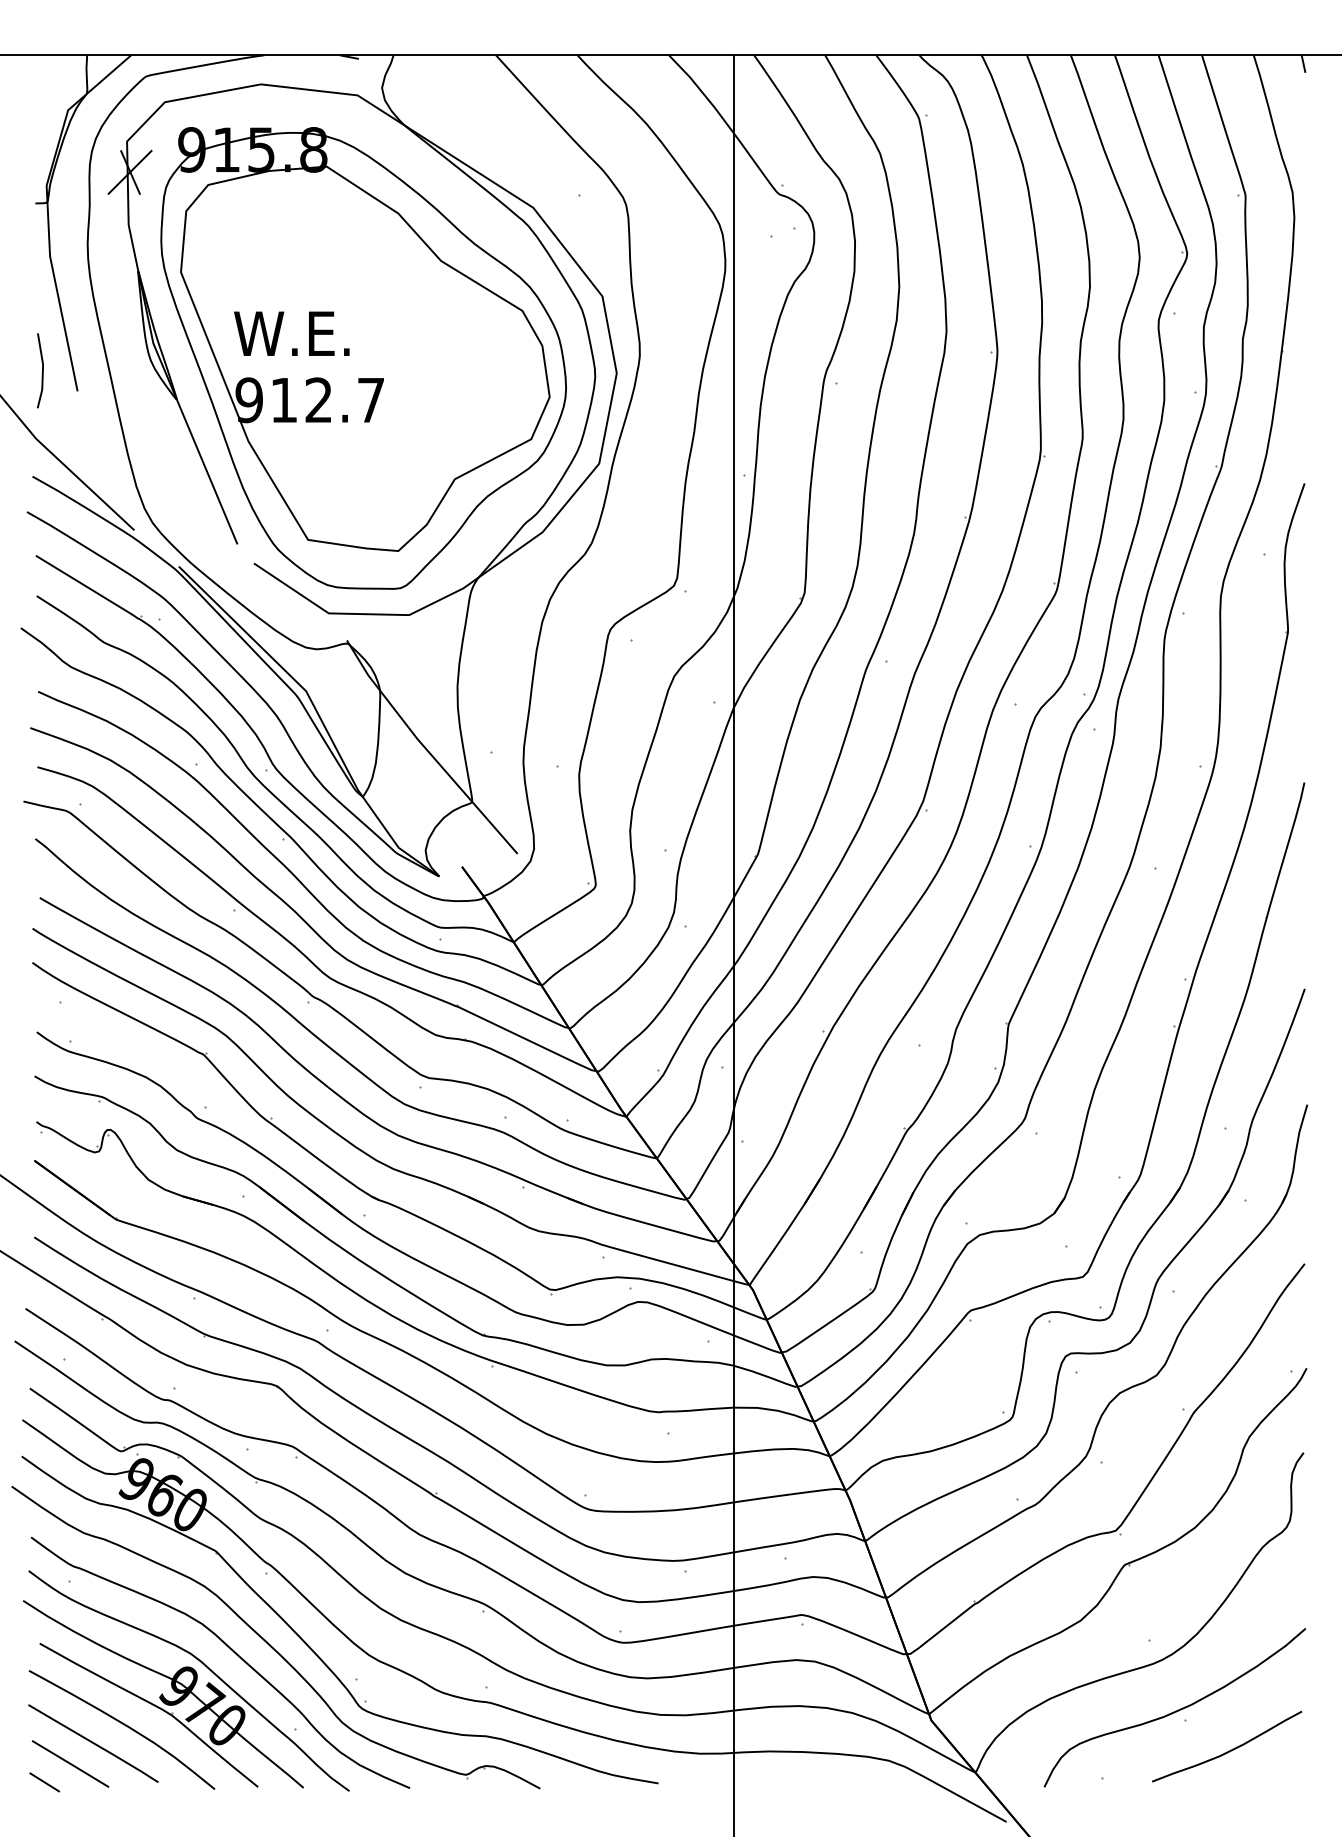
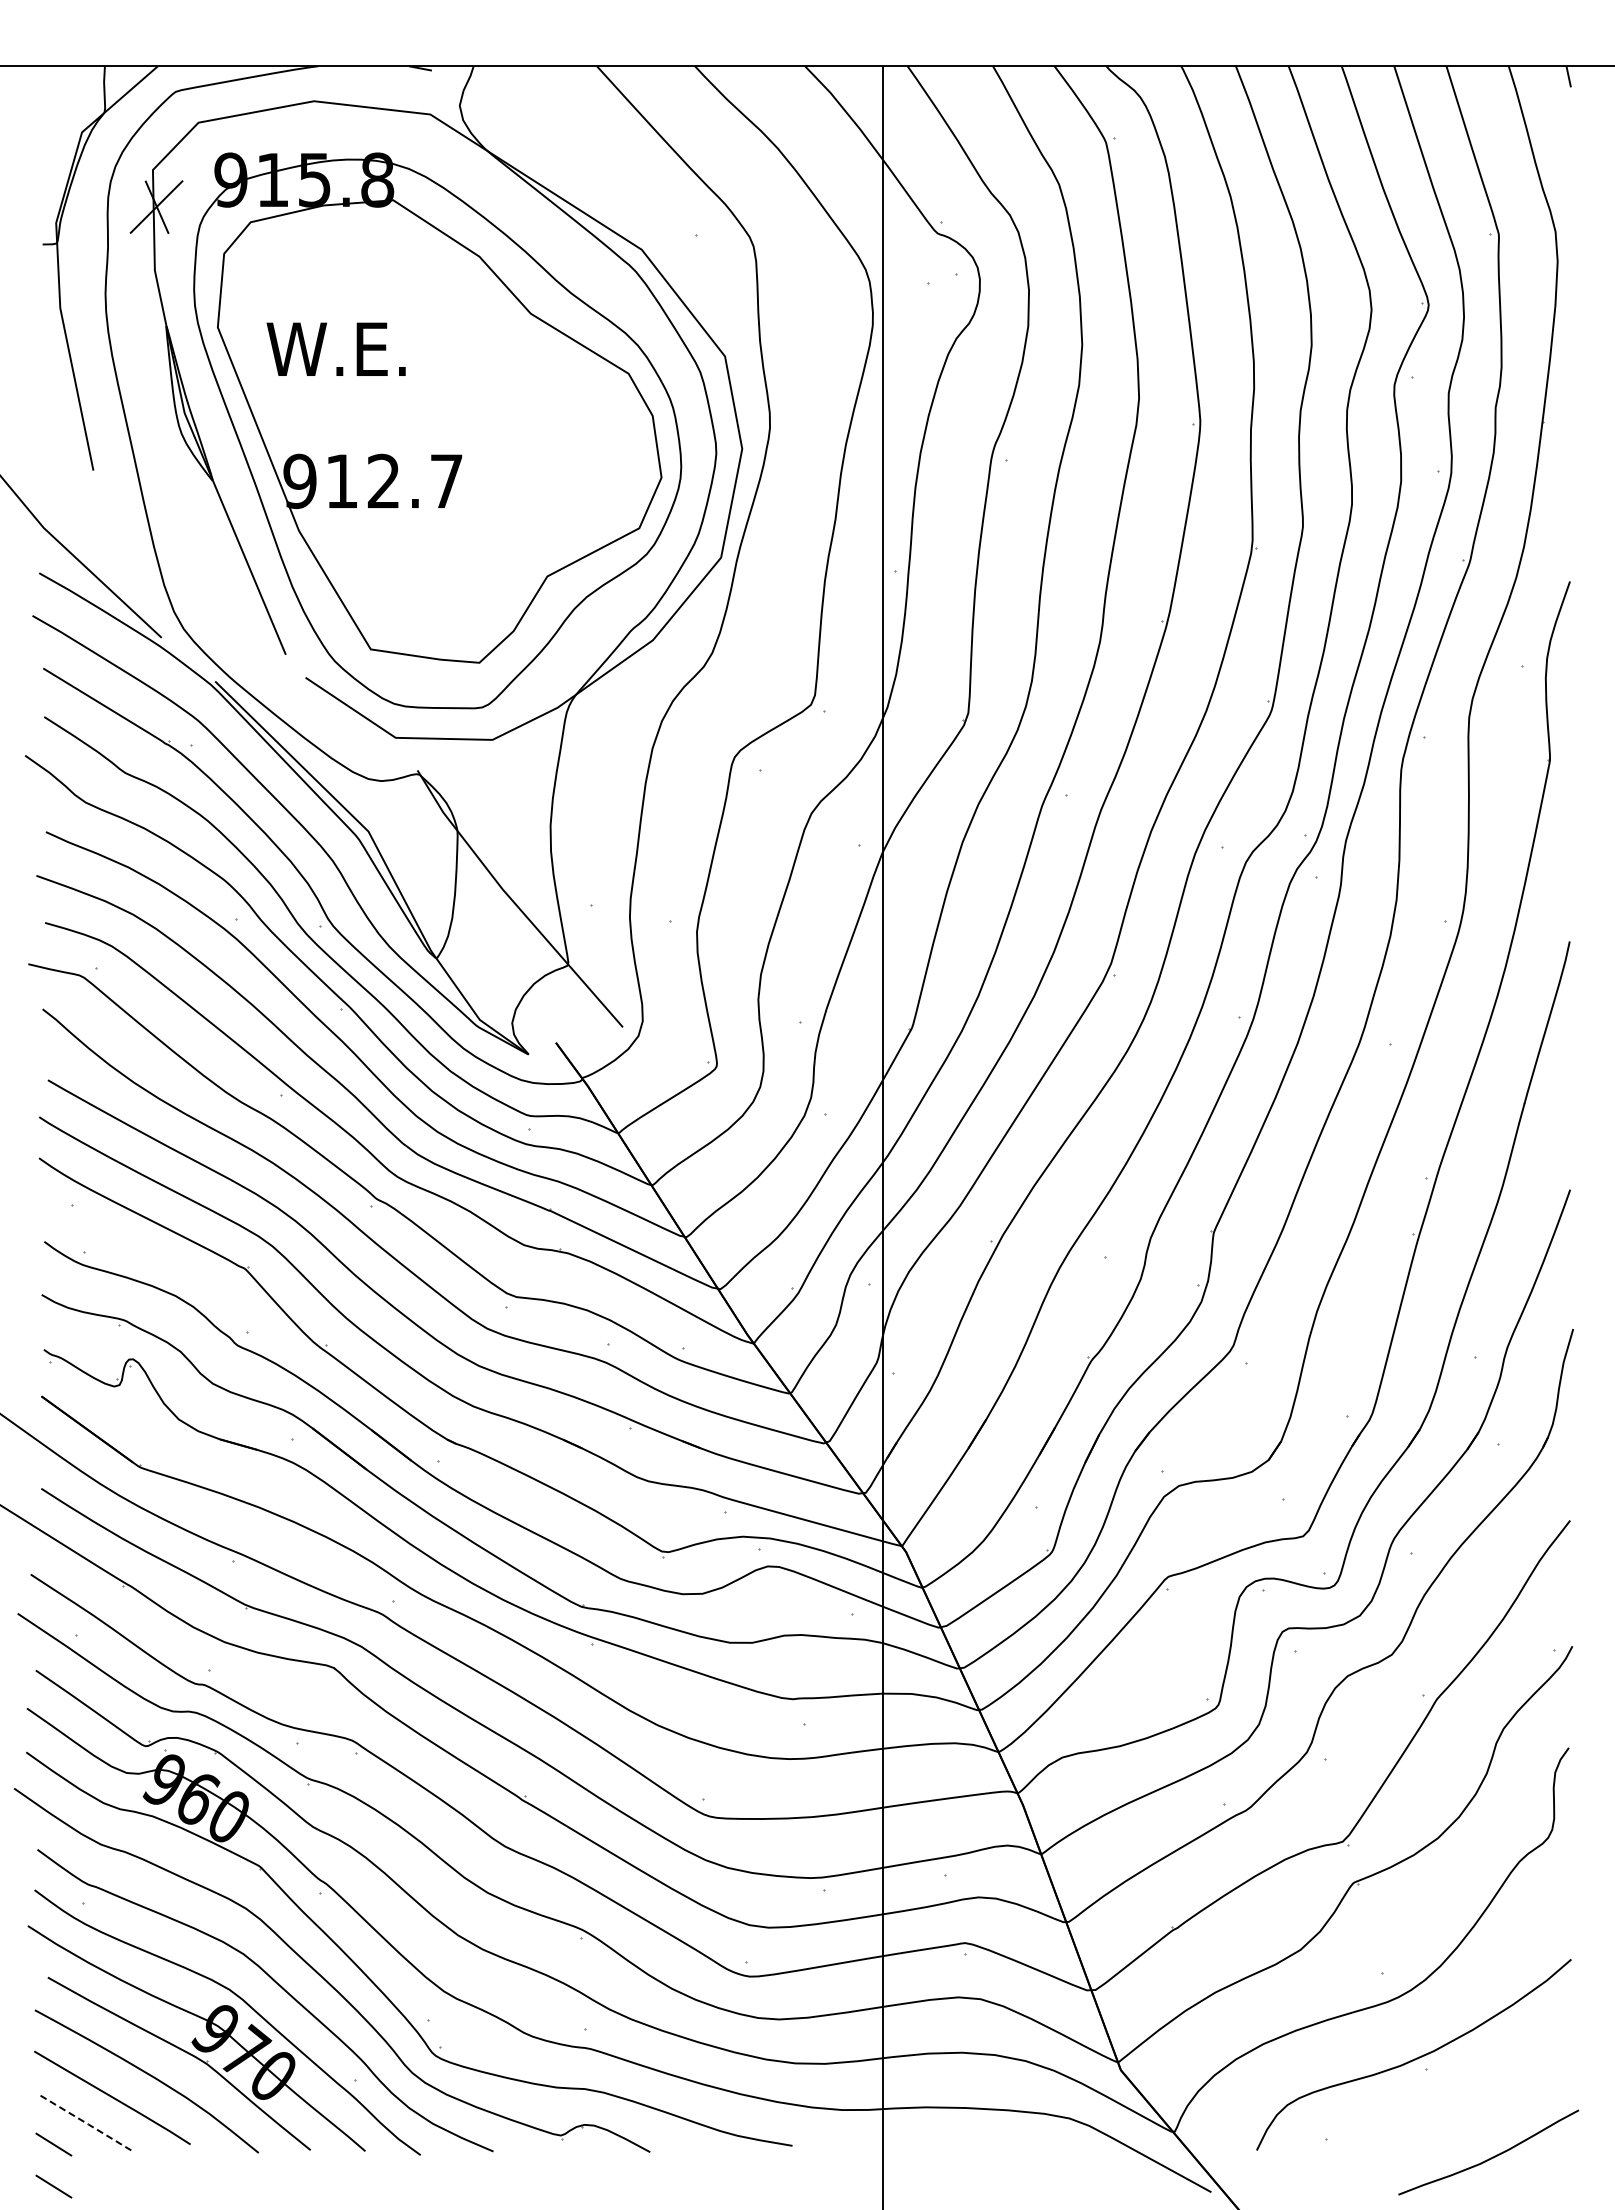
text: (291, 333) -> (335, 348), moved
line: (41, 370) -> (50, 445), removed
curve: (1228, 1750) -> (1490, 2157), moved
line: (71, 1764) -> (85, 2122), solid -> dashed
line: (44, 1817) -> (53, 2186), added

